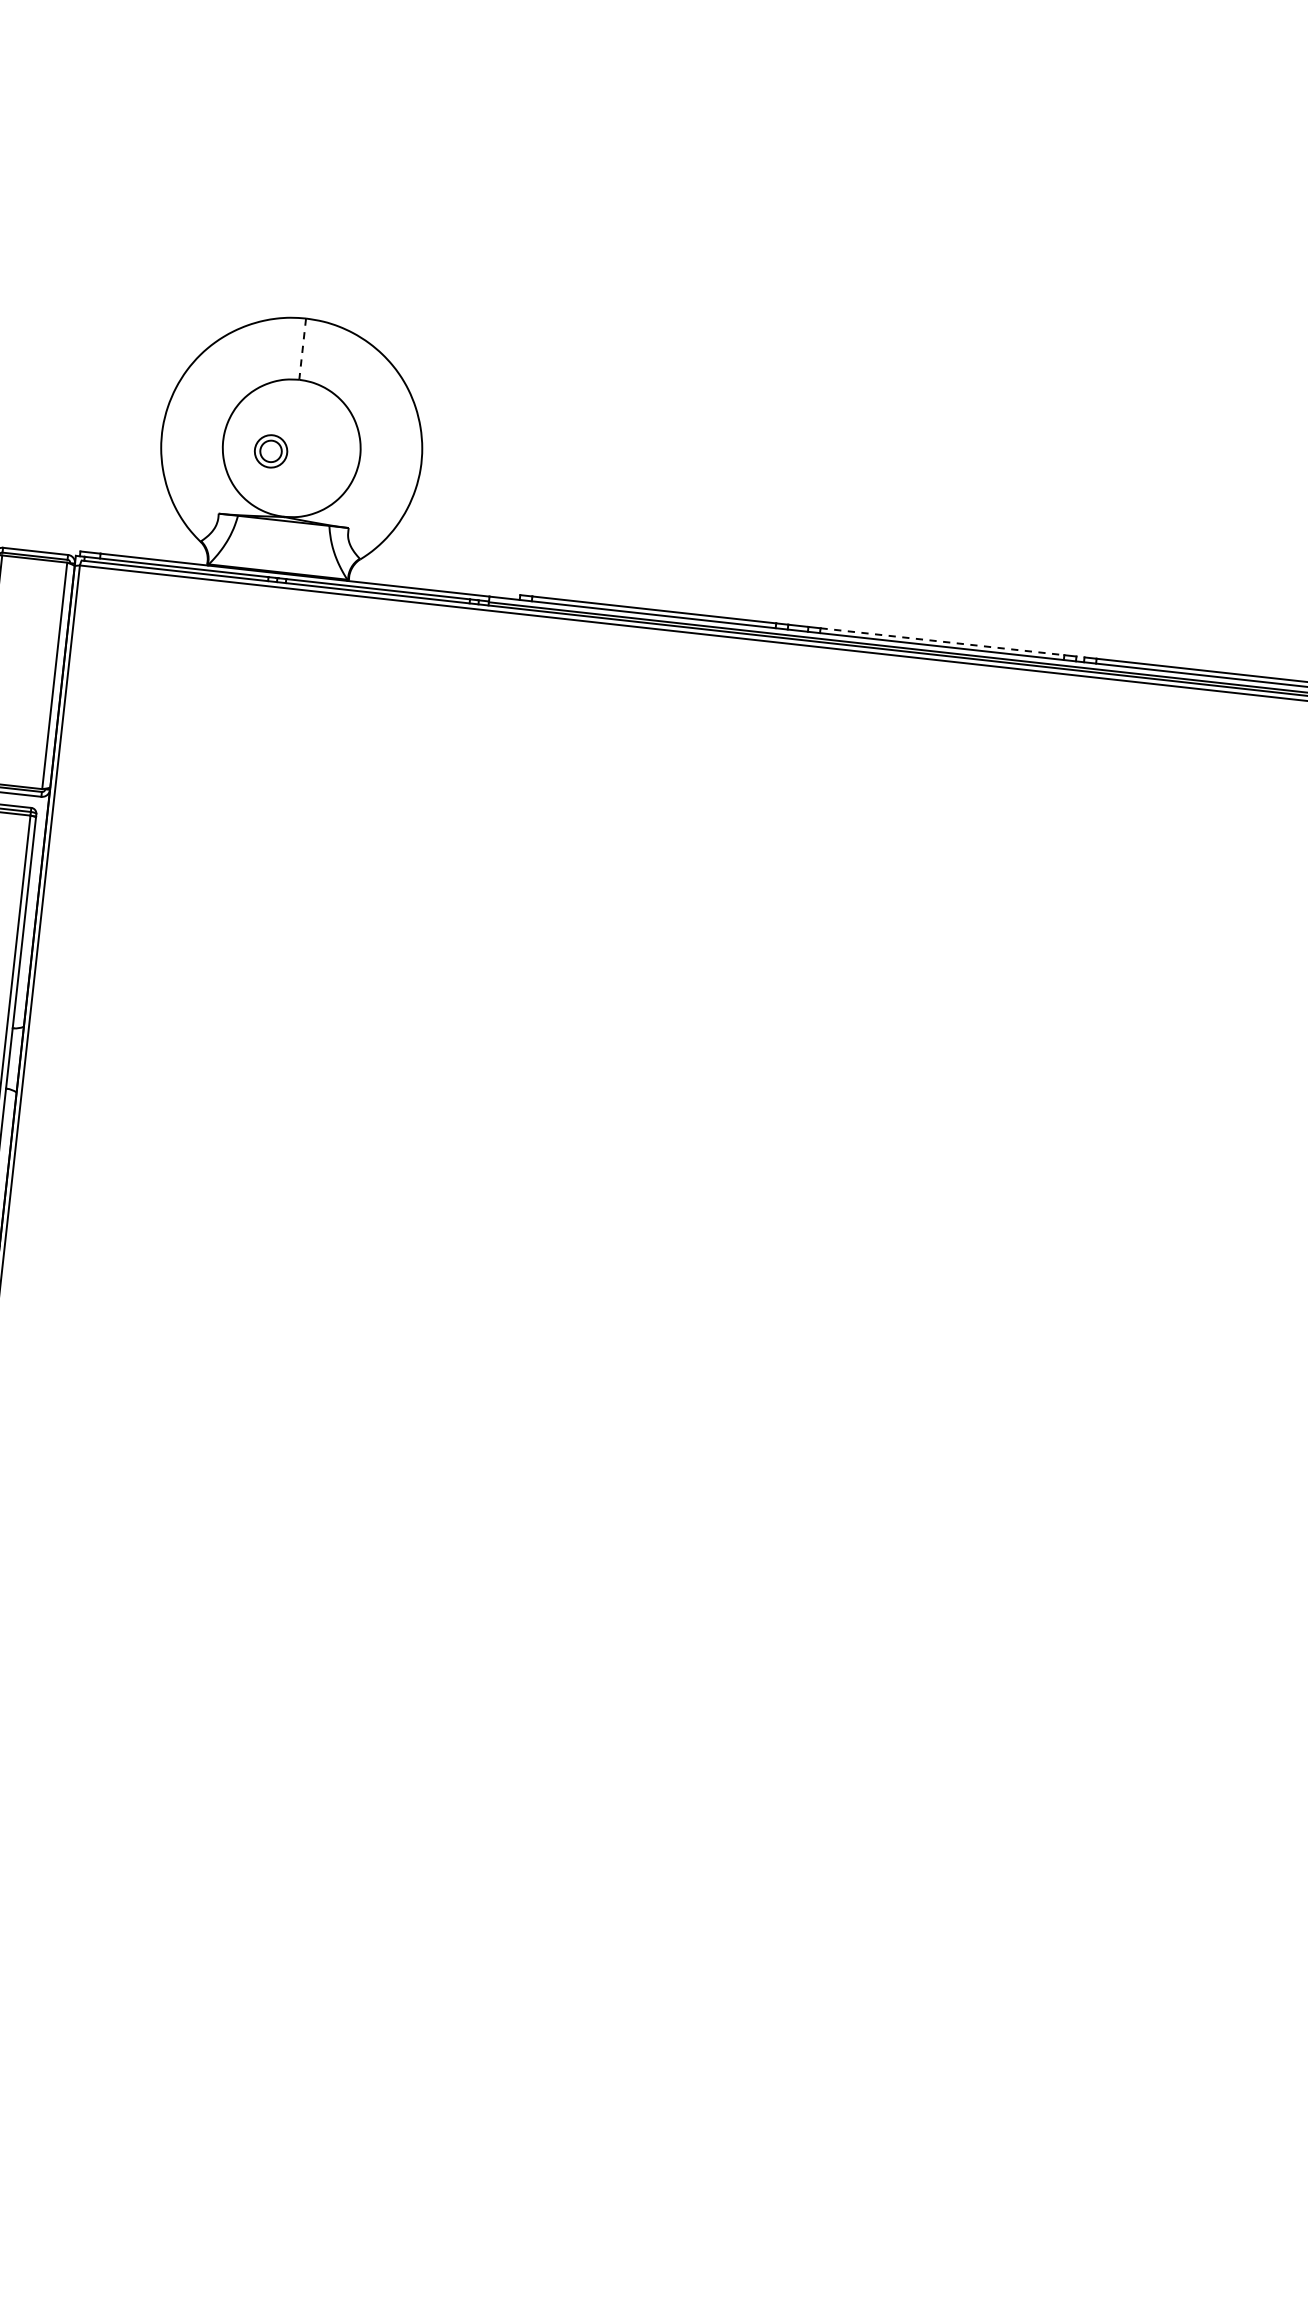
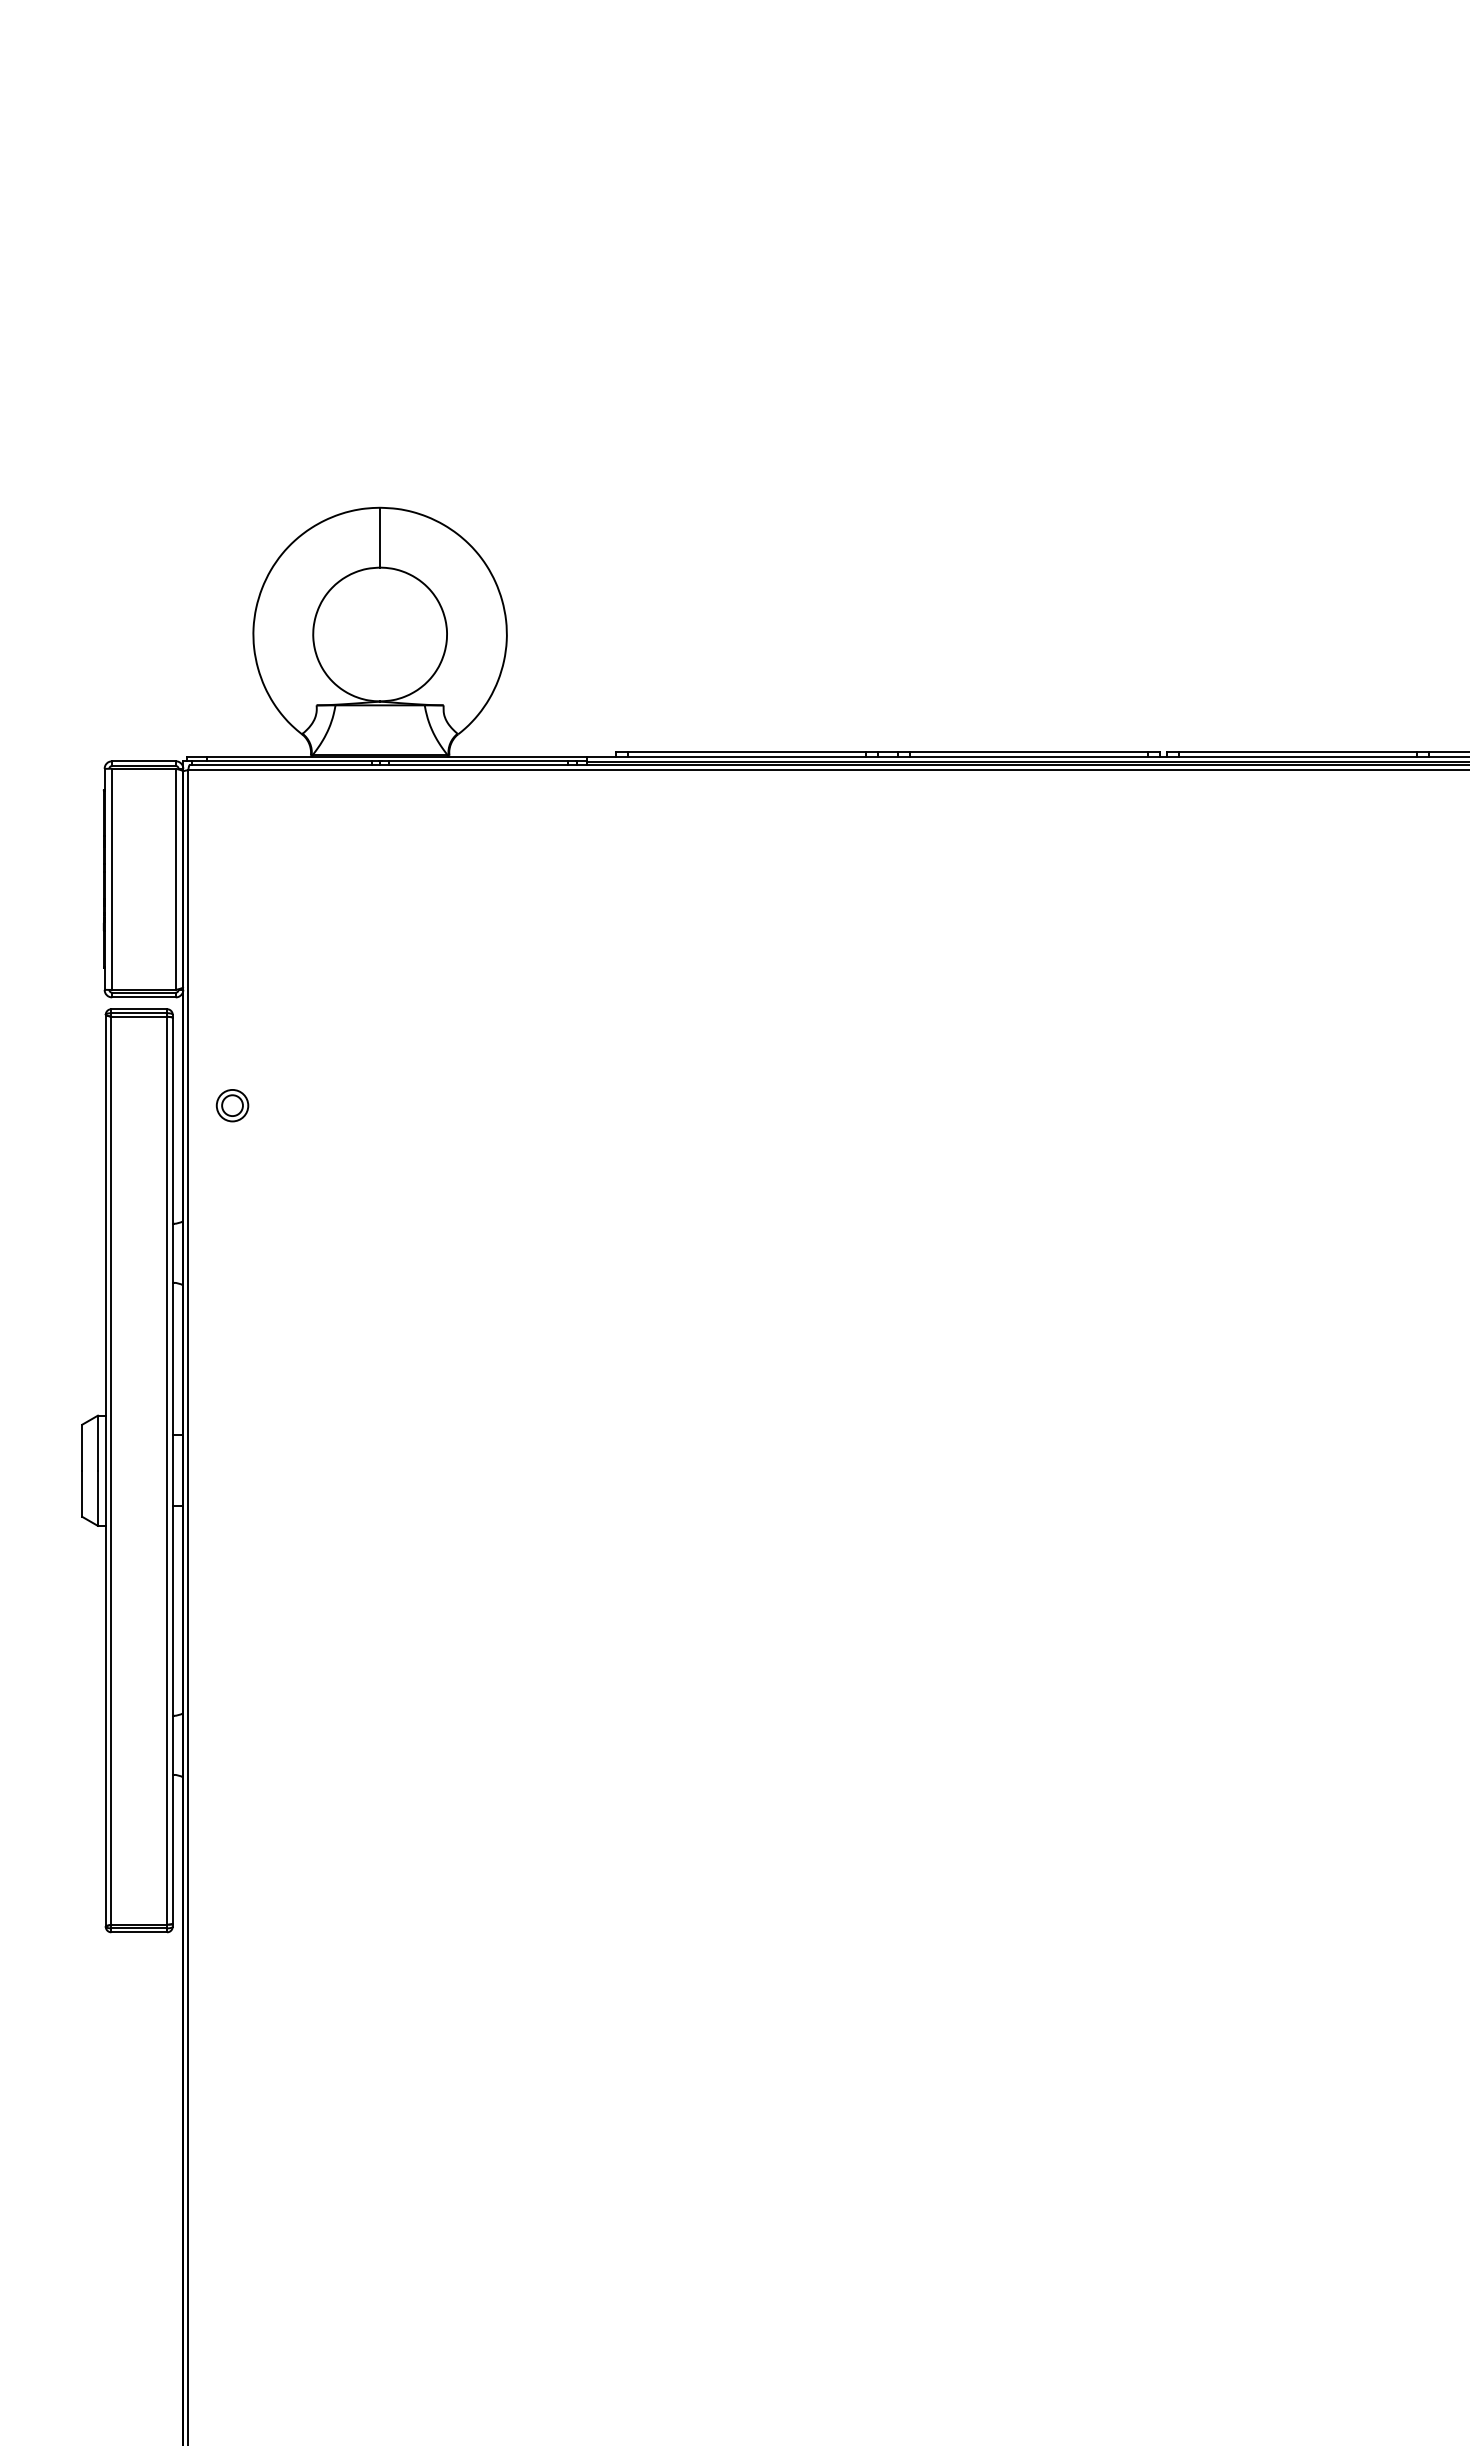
line: (303, 349) -> (380, 537), dashed -> solid
part: (271, 451) -> (232, 1105), moved
line: (943, 641) -> (1029, 751), dashed -> solid

